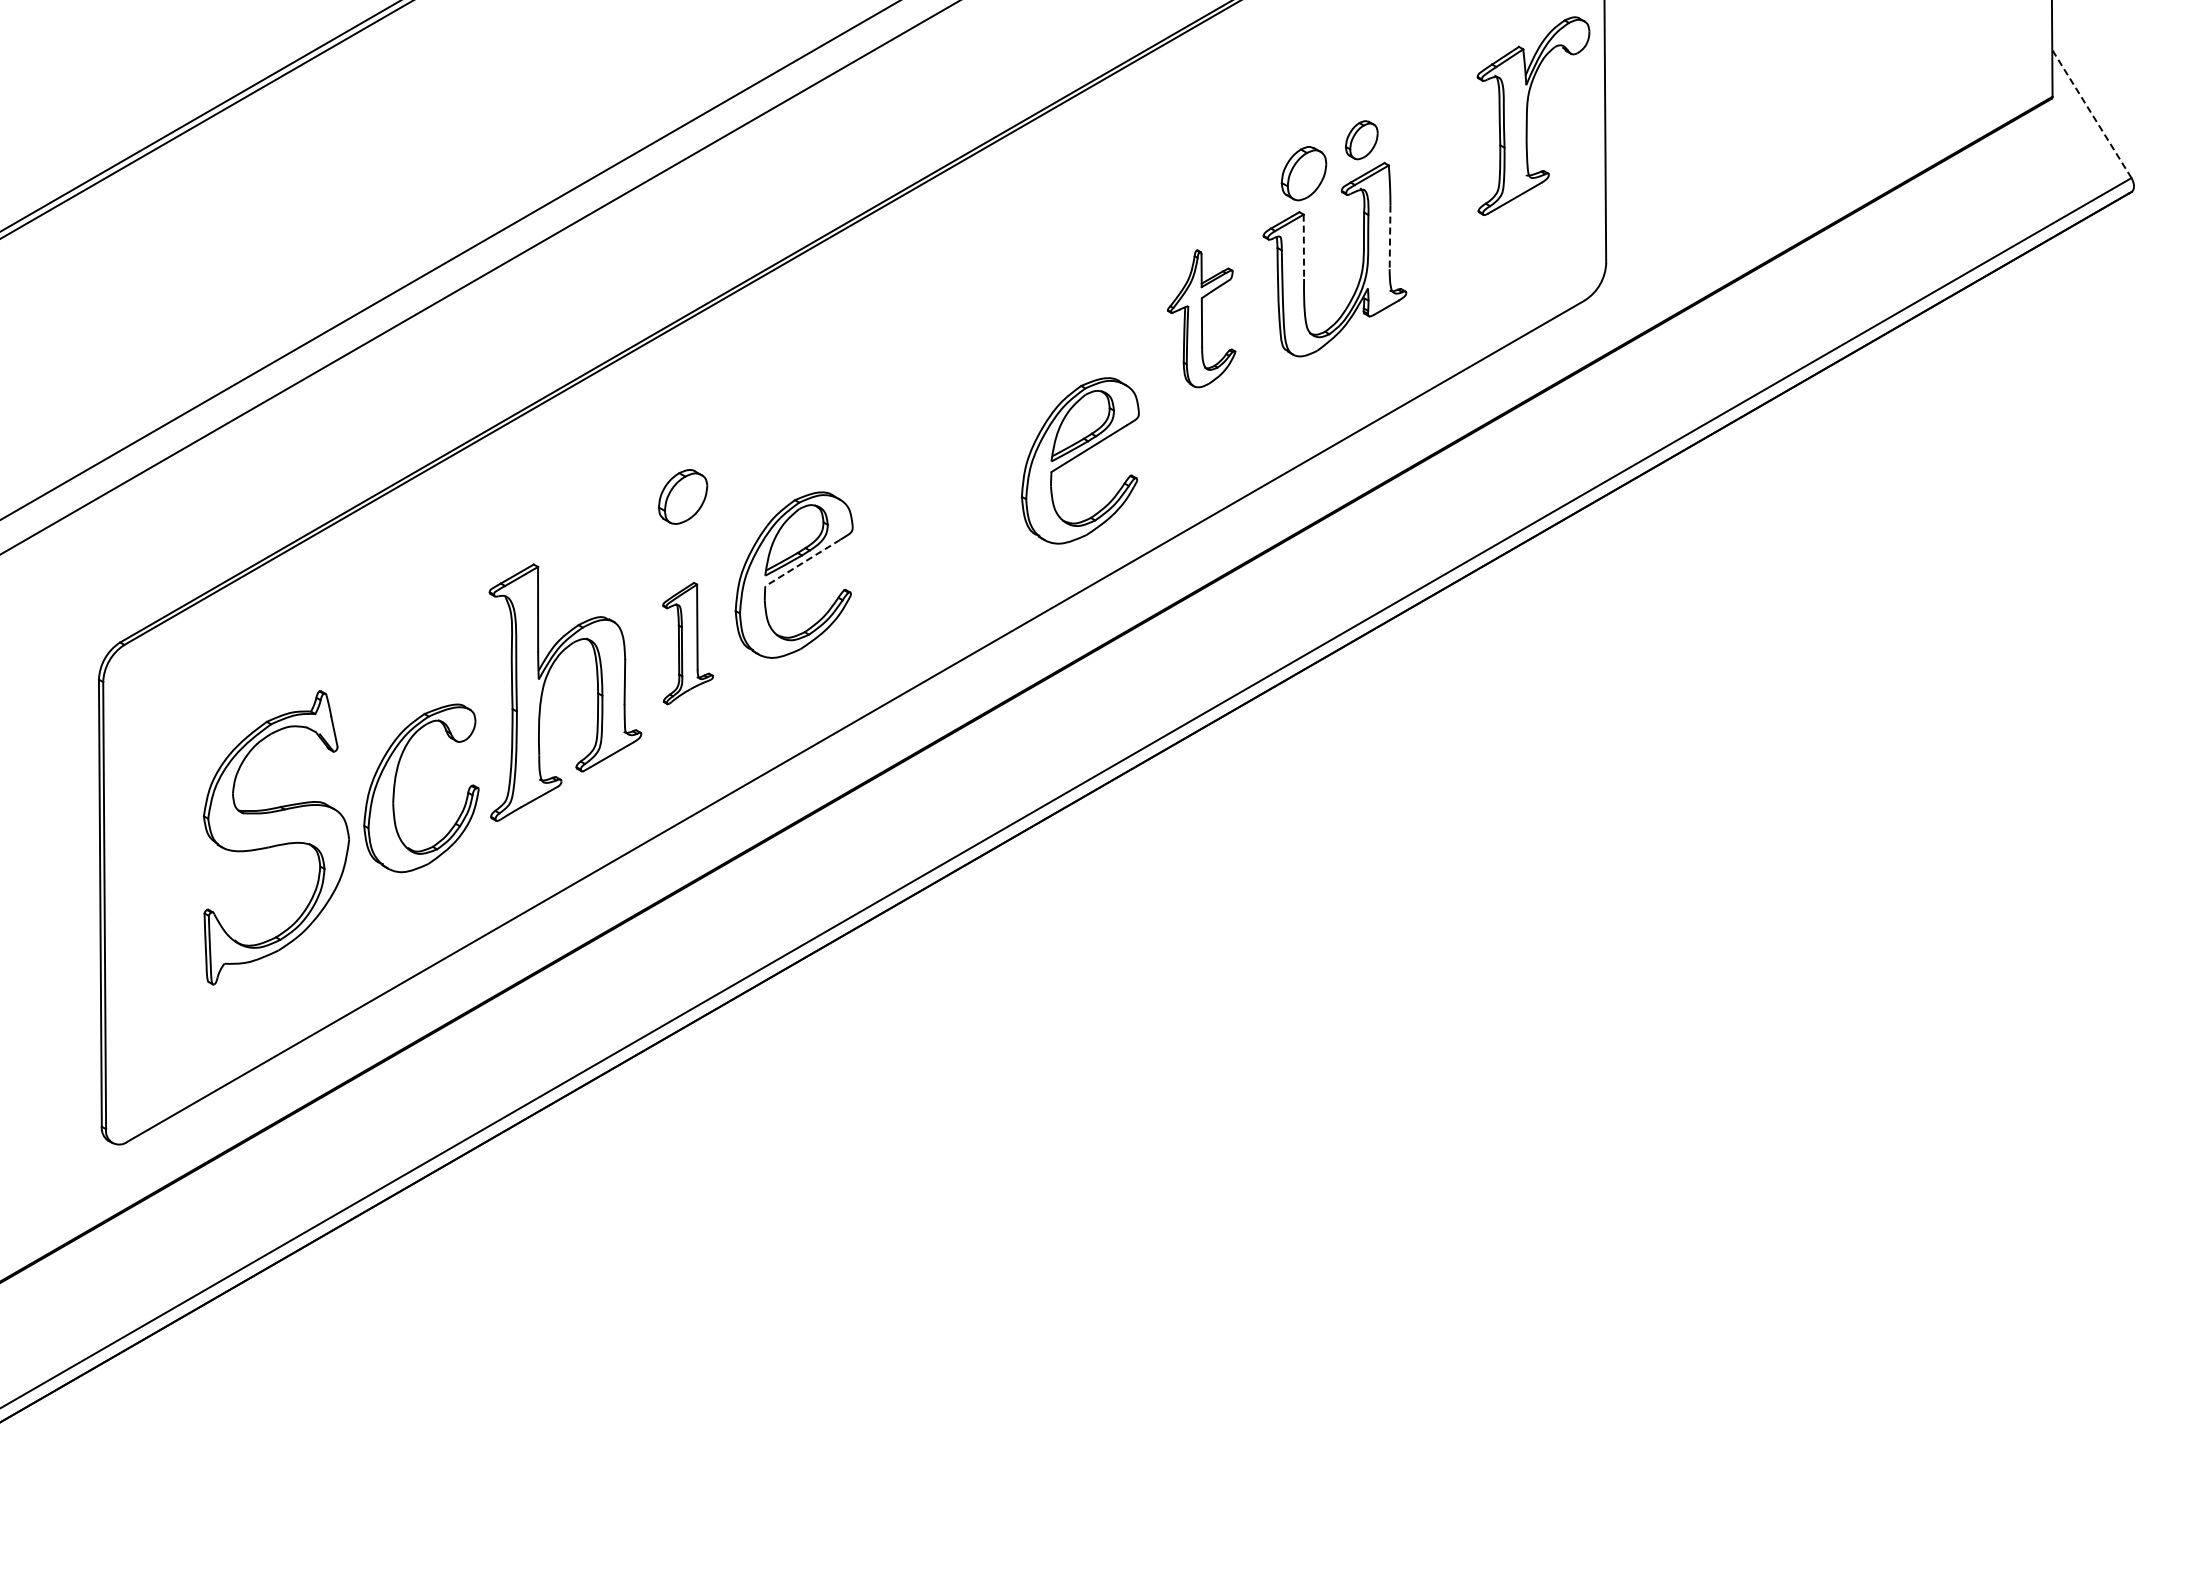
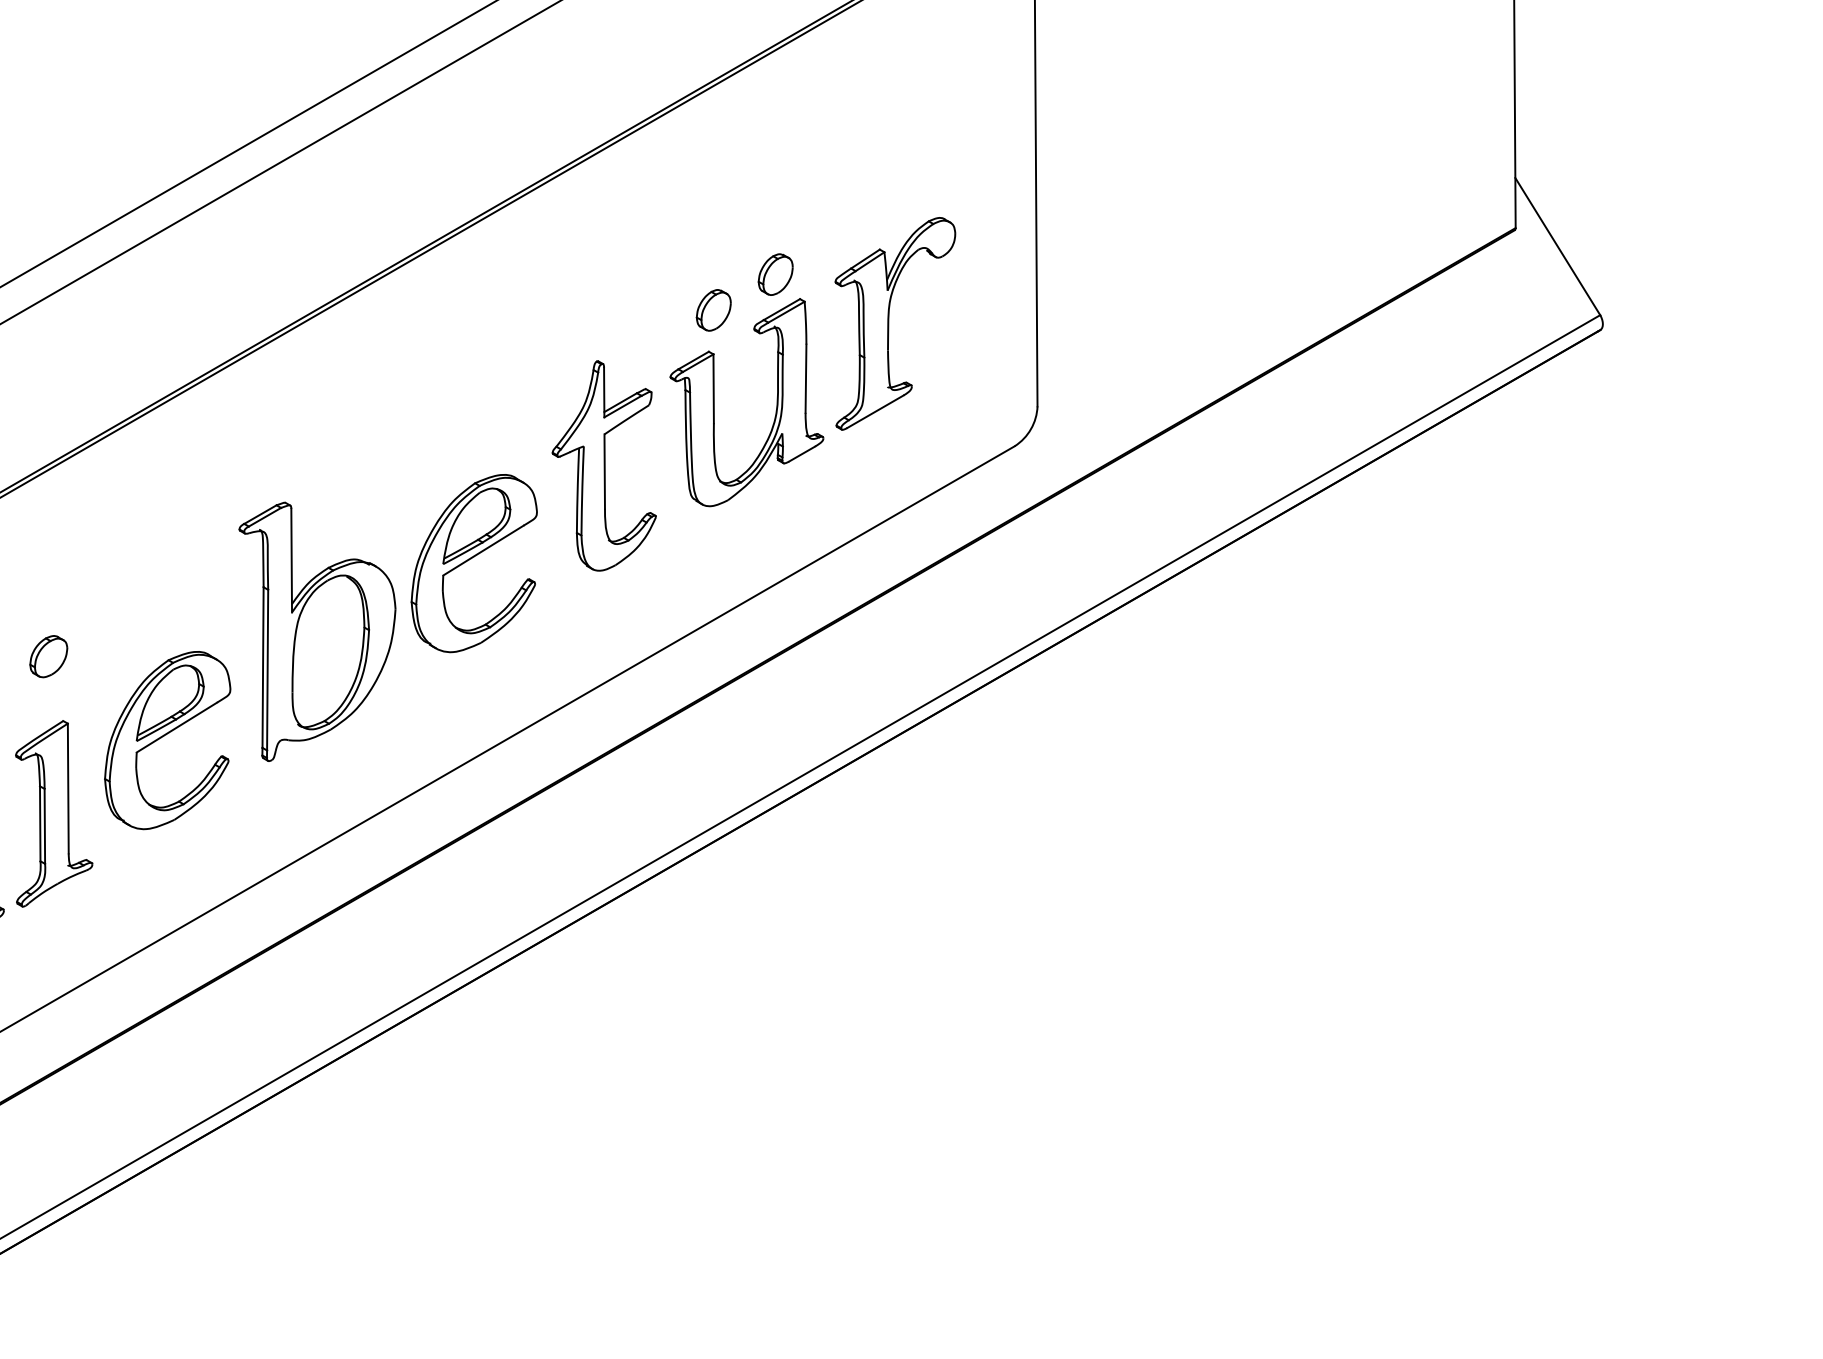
line: (2091, 113) -> (1557, 246), dashed -> solid
part: (1533, 115) -> (895, 323), moved
part: (1303, 173) -> (713, 310), size x0.71
line: (1390, 237) -> (806, 378), dashed -> solid
line: (1303, 247) -> (713, 389), dashed -> solid
part: (1201, 318) -> (604, 465), size x1.43
part: (1080, 460) -> (474, 563), moved
part: (933, 473) -> (316, 631), added
part: (683, 496) -> (49, 656), size x0.71
line: (802, 563) -> (176, 728), dashed -> solid
part: (687, 643) -> (53, 813), size x1.43

